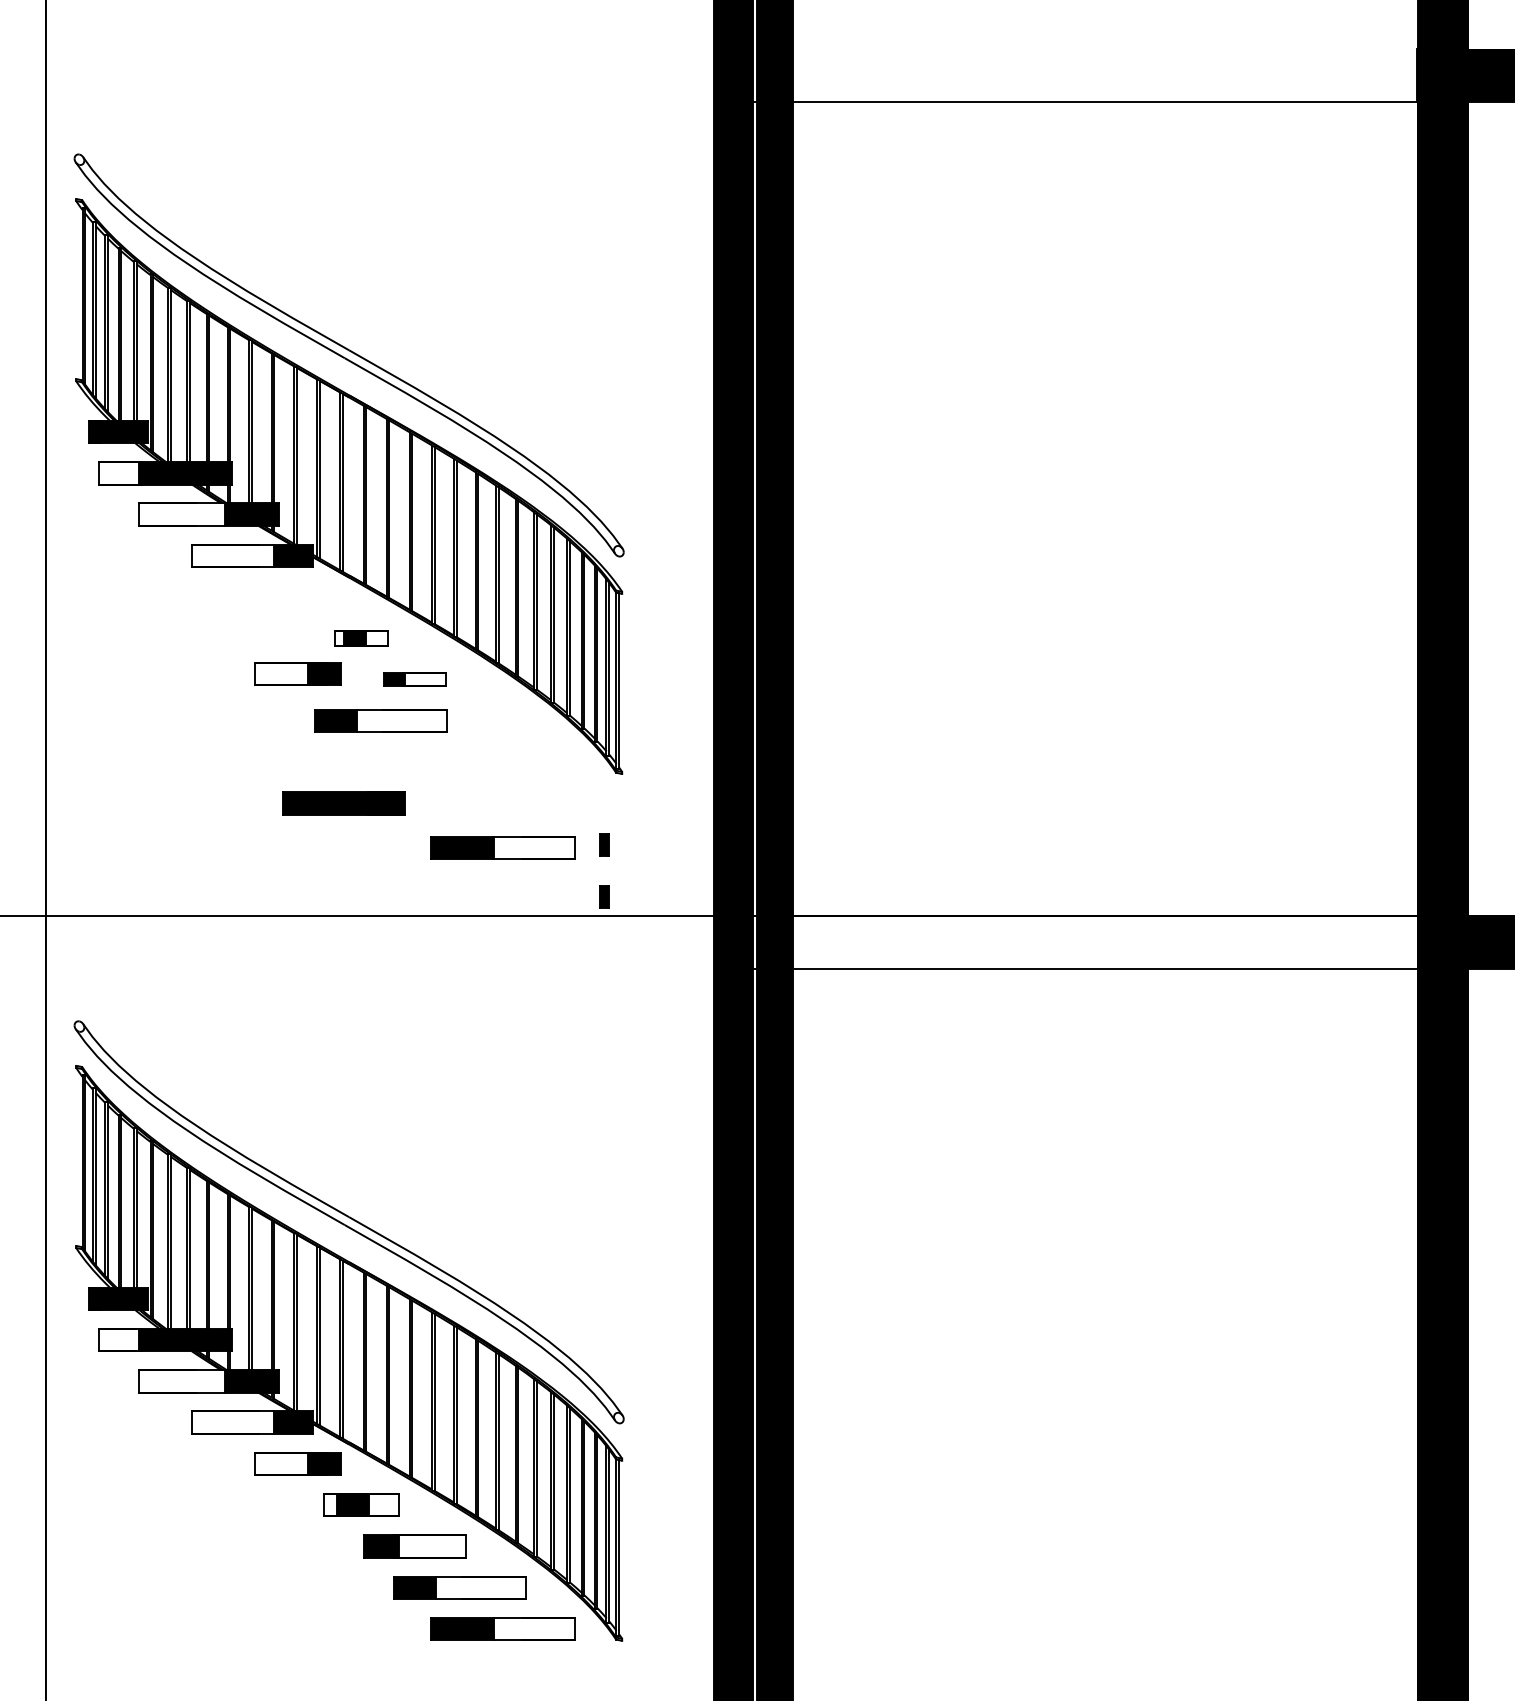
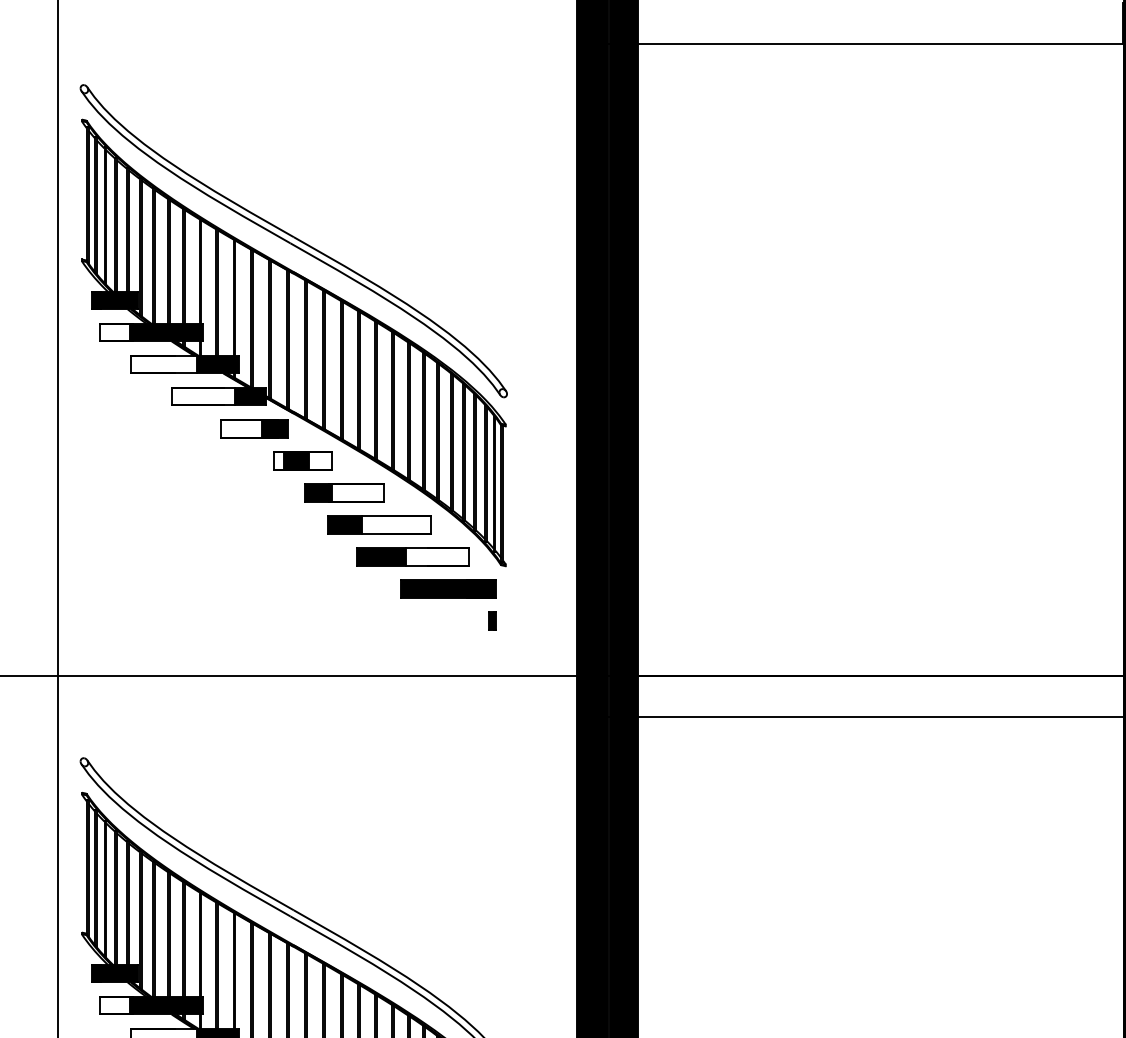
part: (361, 638) -> (303, 460), size x1.43
part: (297, 673) -> (253, 428), moved
part: (414, 679) -> (344, 492), size x1.67
part: (380, 720) -> (379, 524), moved
part: (343, 803) -> (447, 589), moved
part: (502, 847) -> (412, 556), moved
part: (604, 896) -> (492, 661), removed

